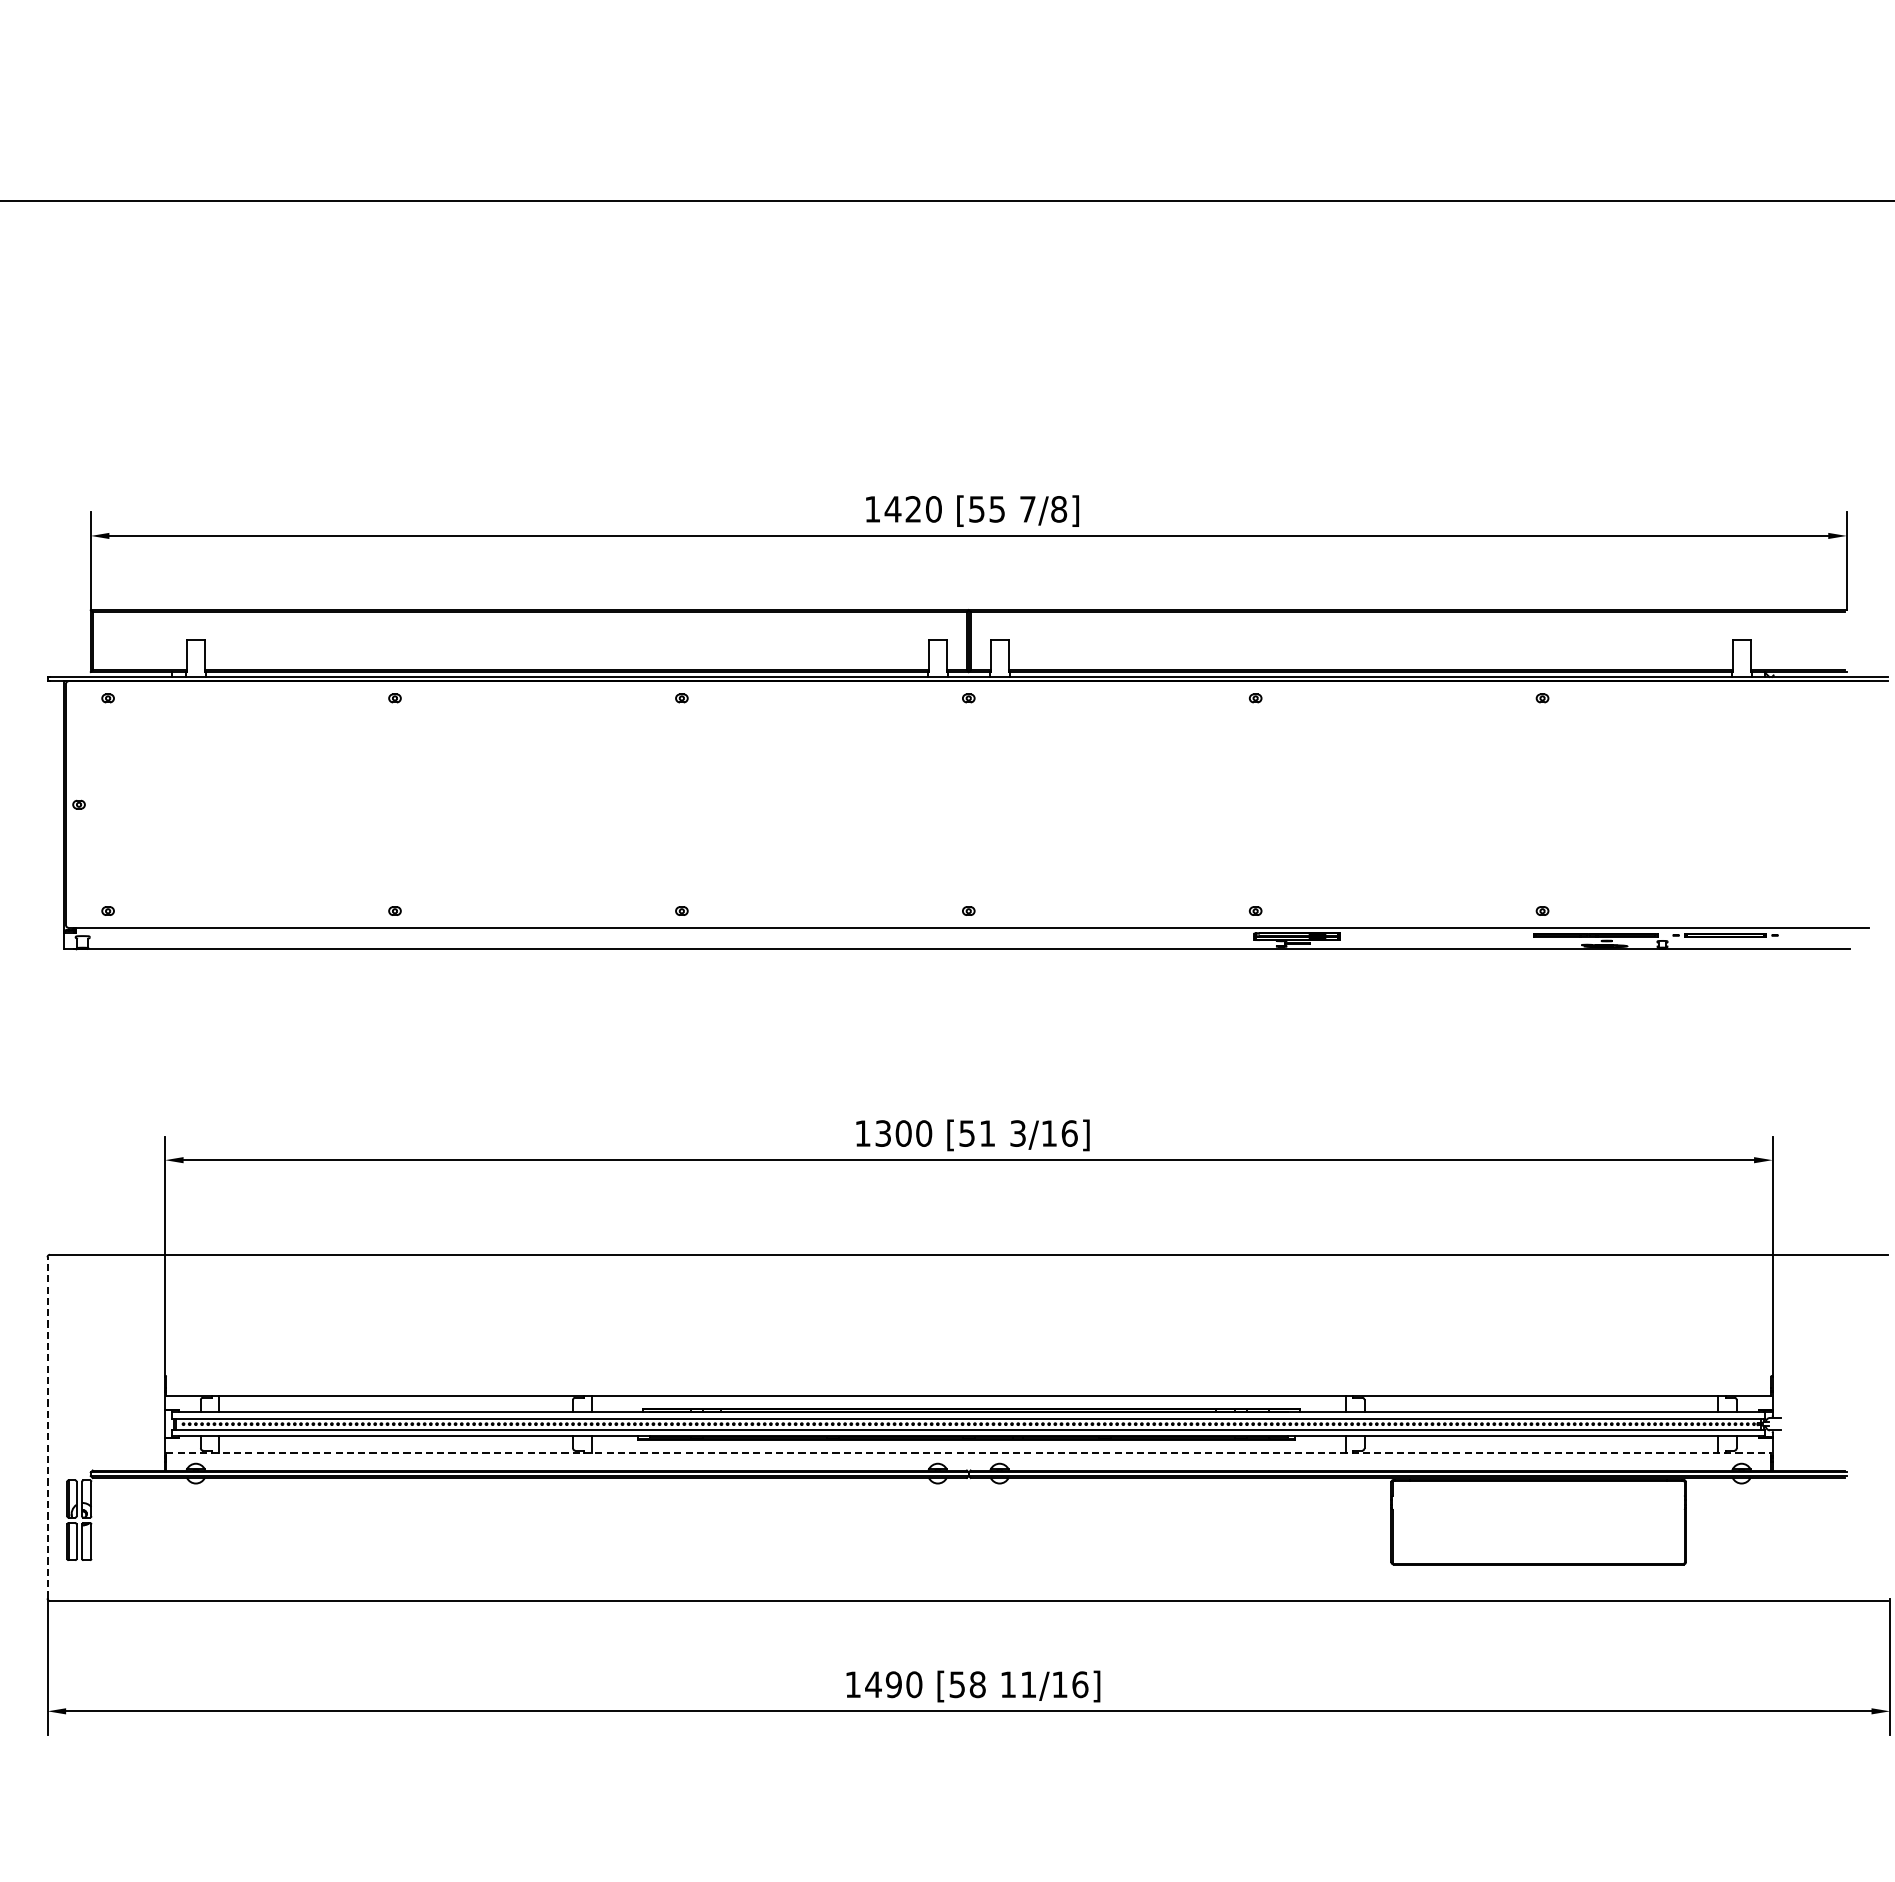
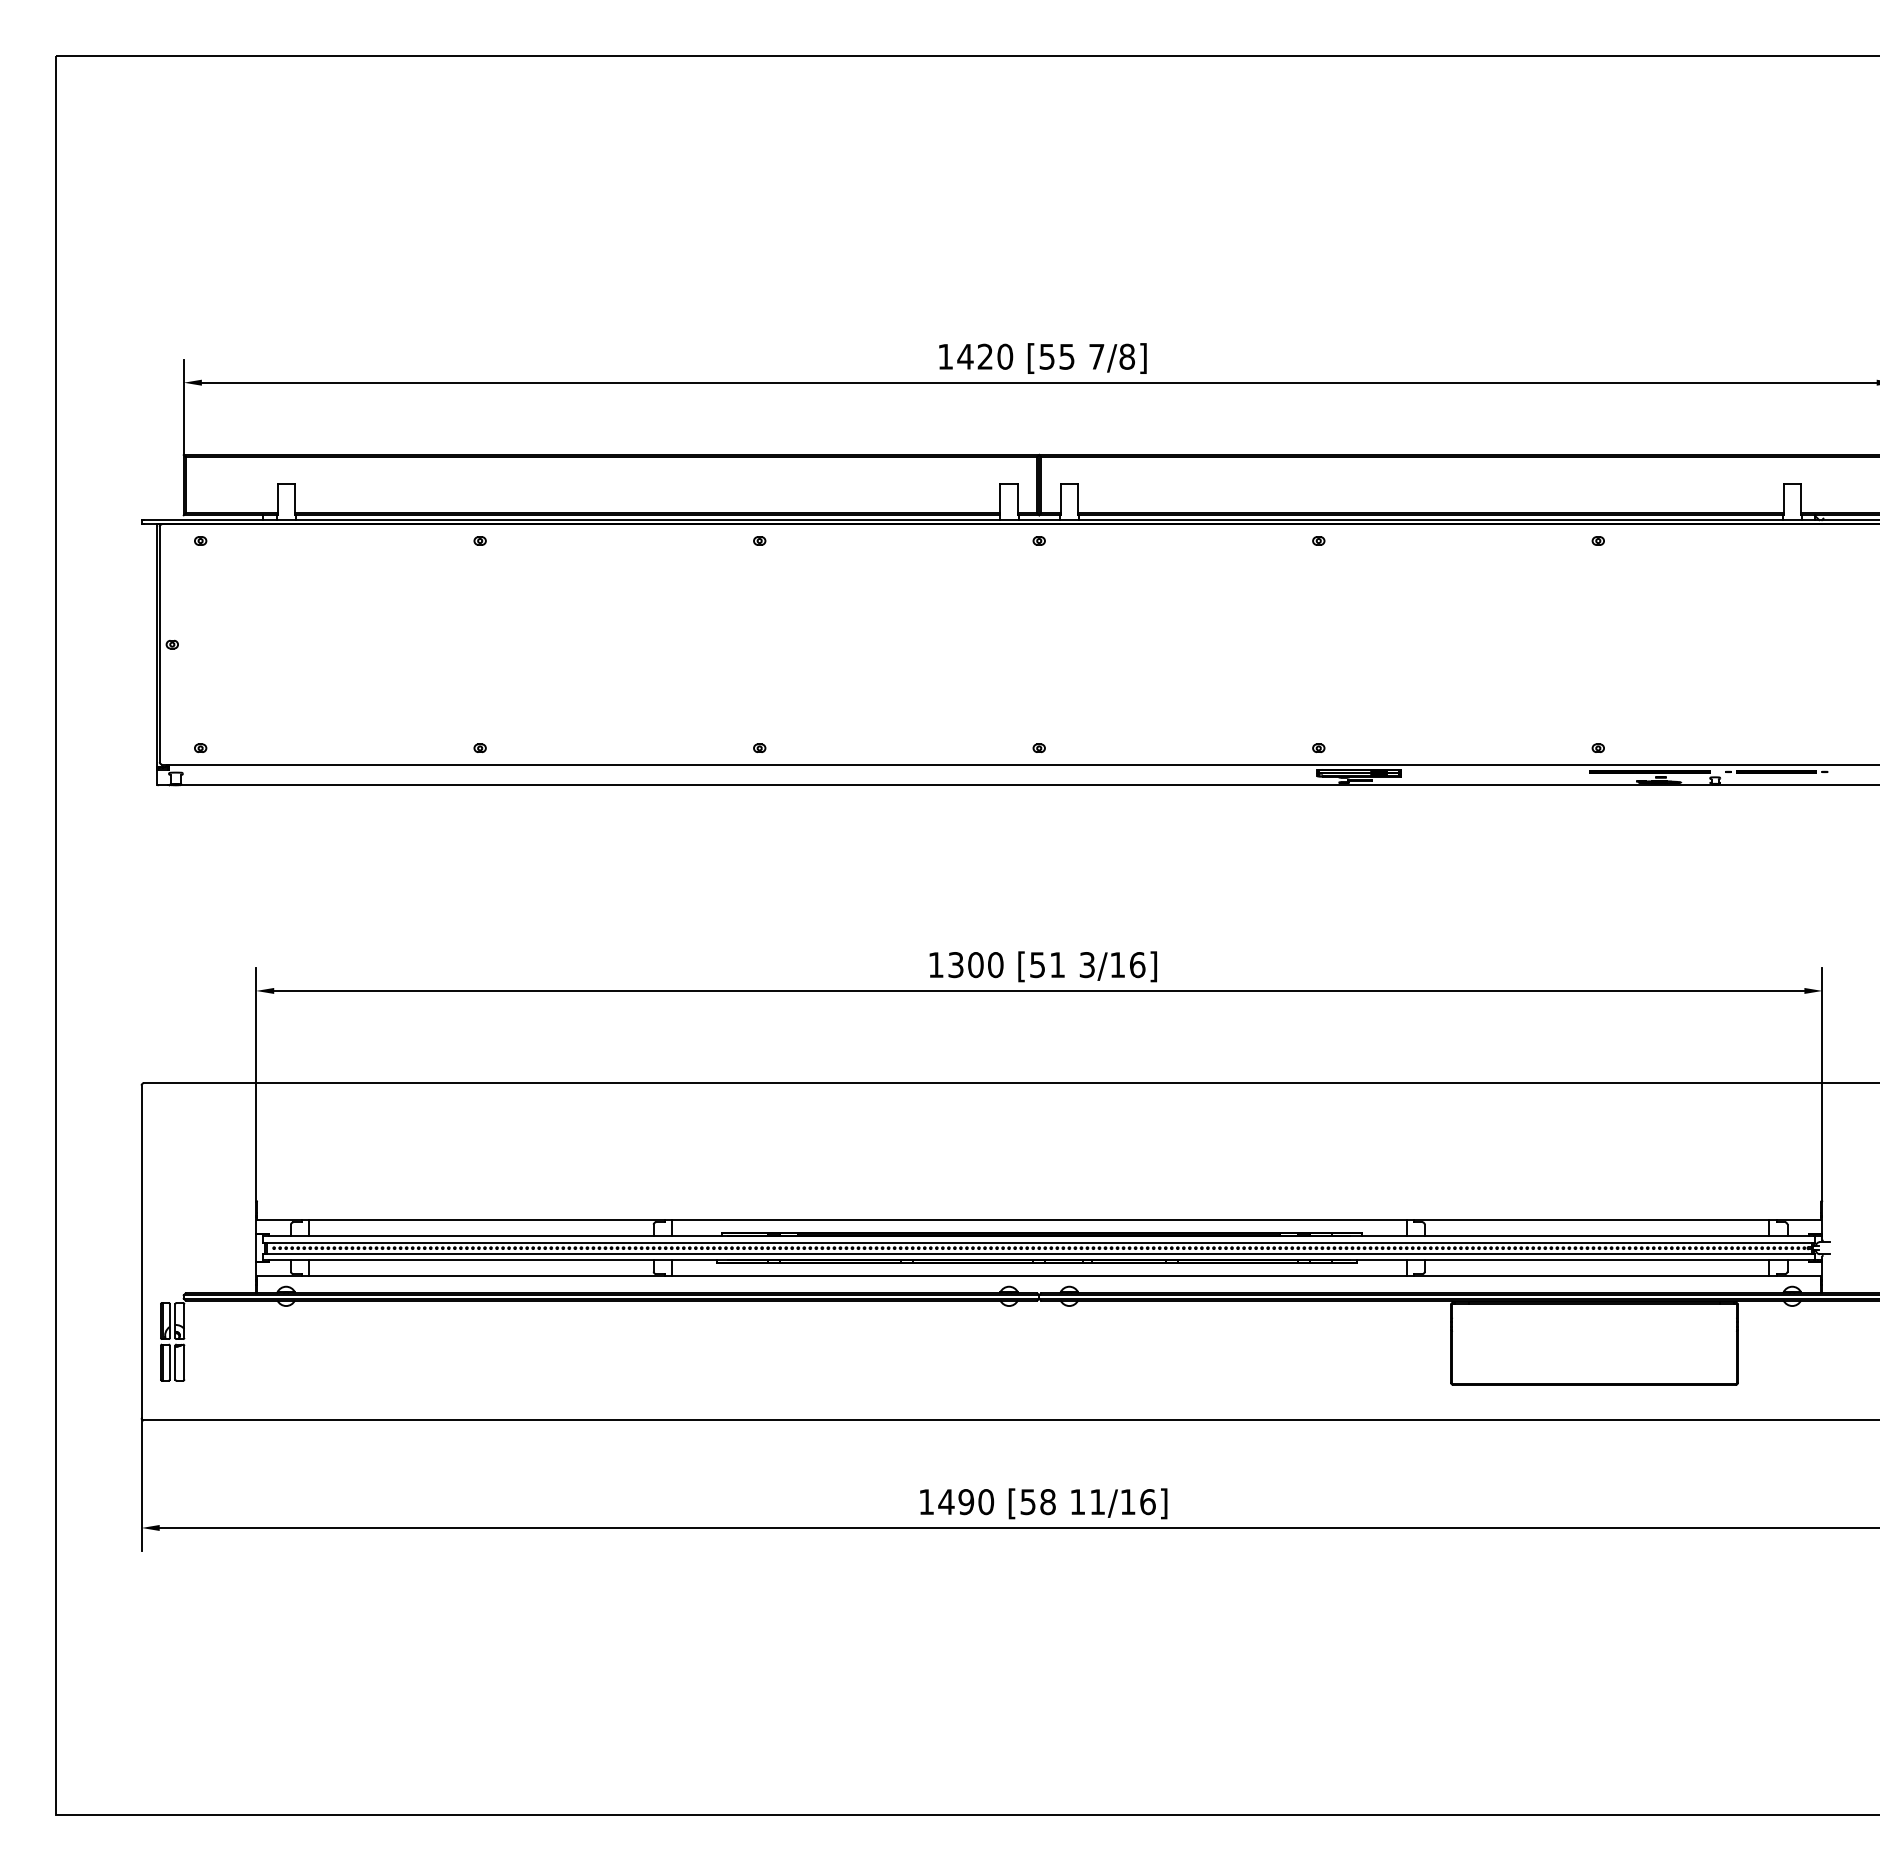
line: (47, 1427) -> (141, 1251), dashed -> solid
line: (969, 1452) -> (1039, 1275), dashed -> solid

